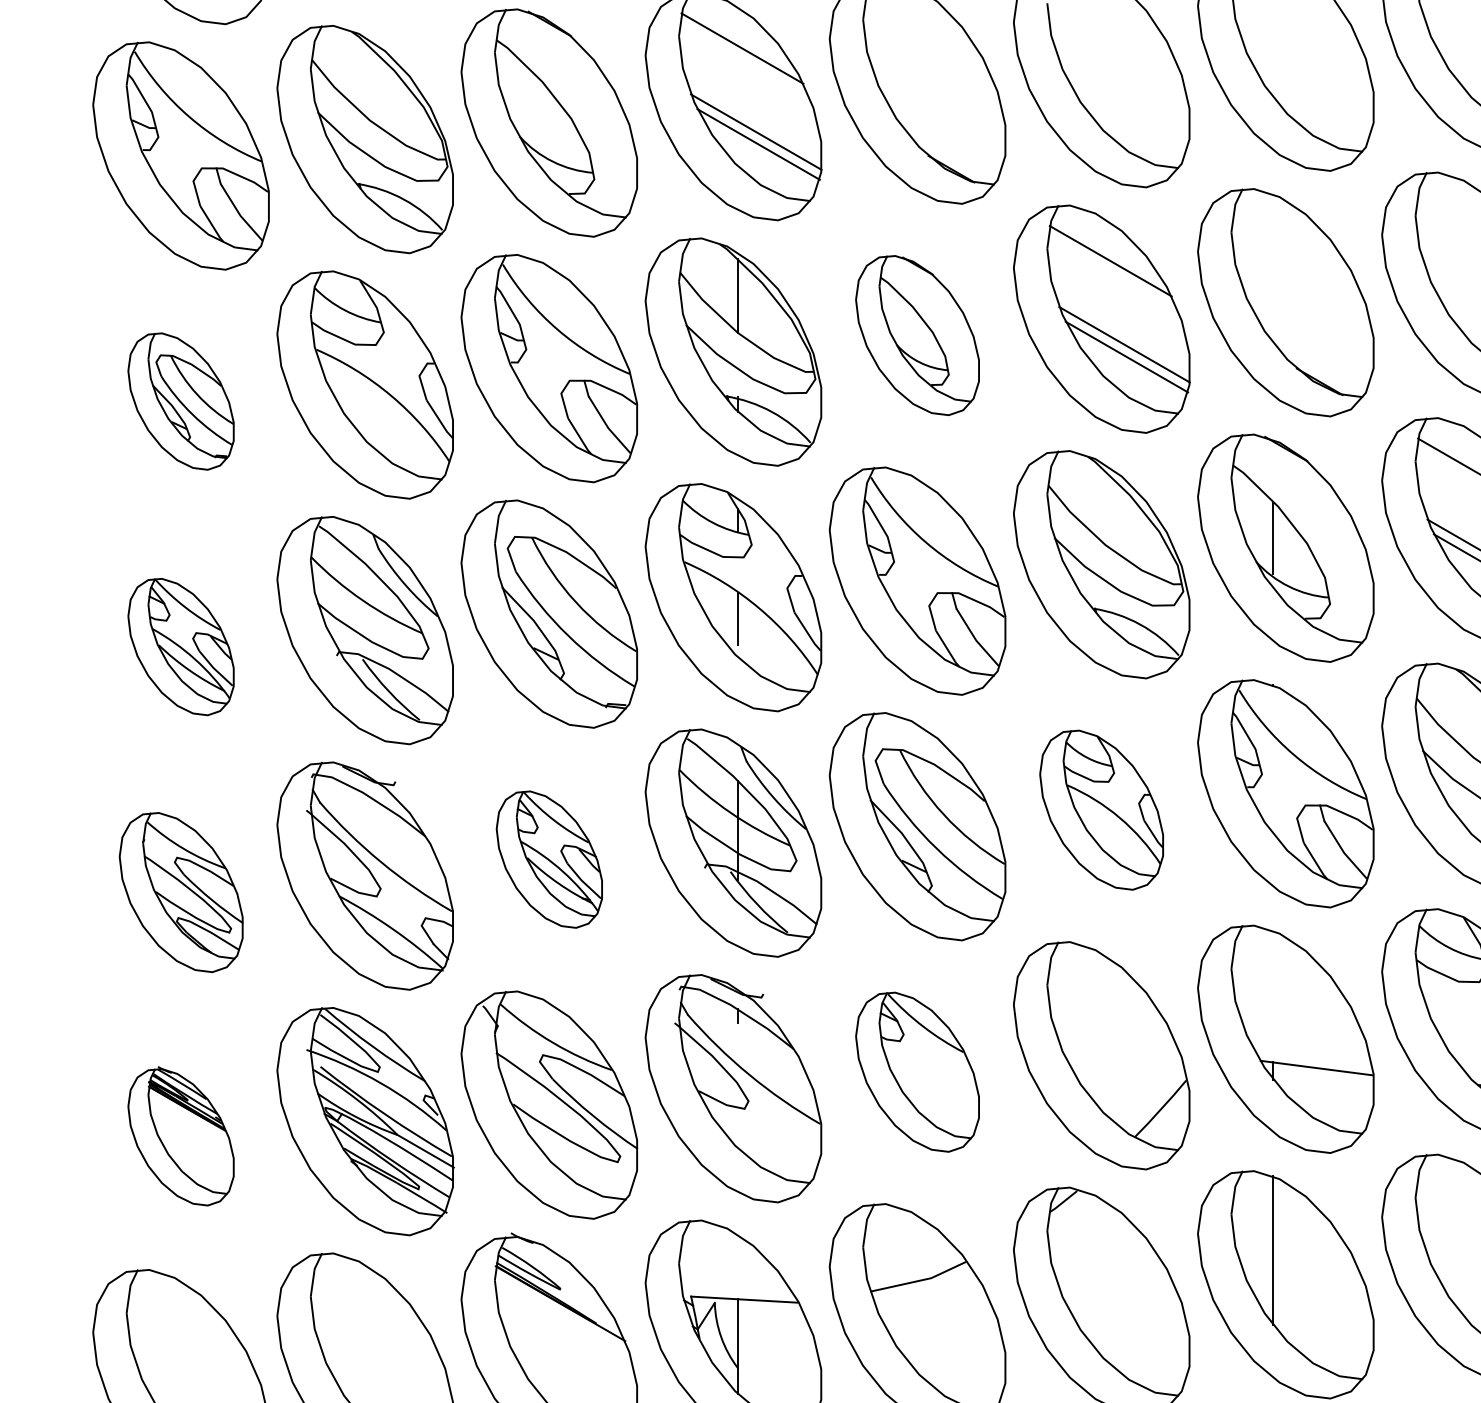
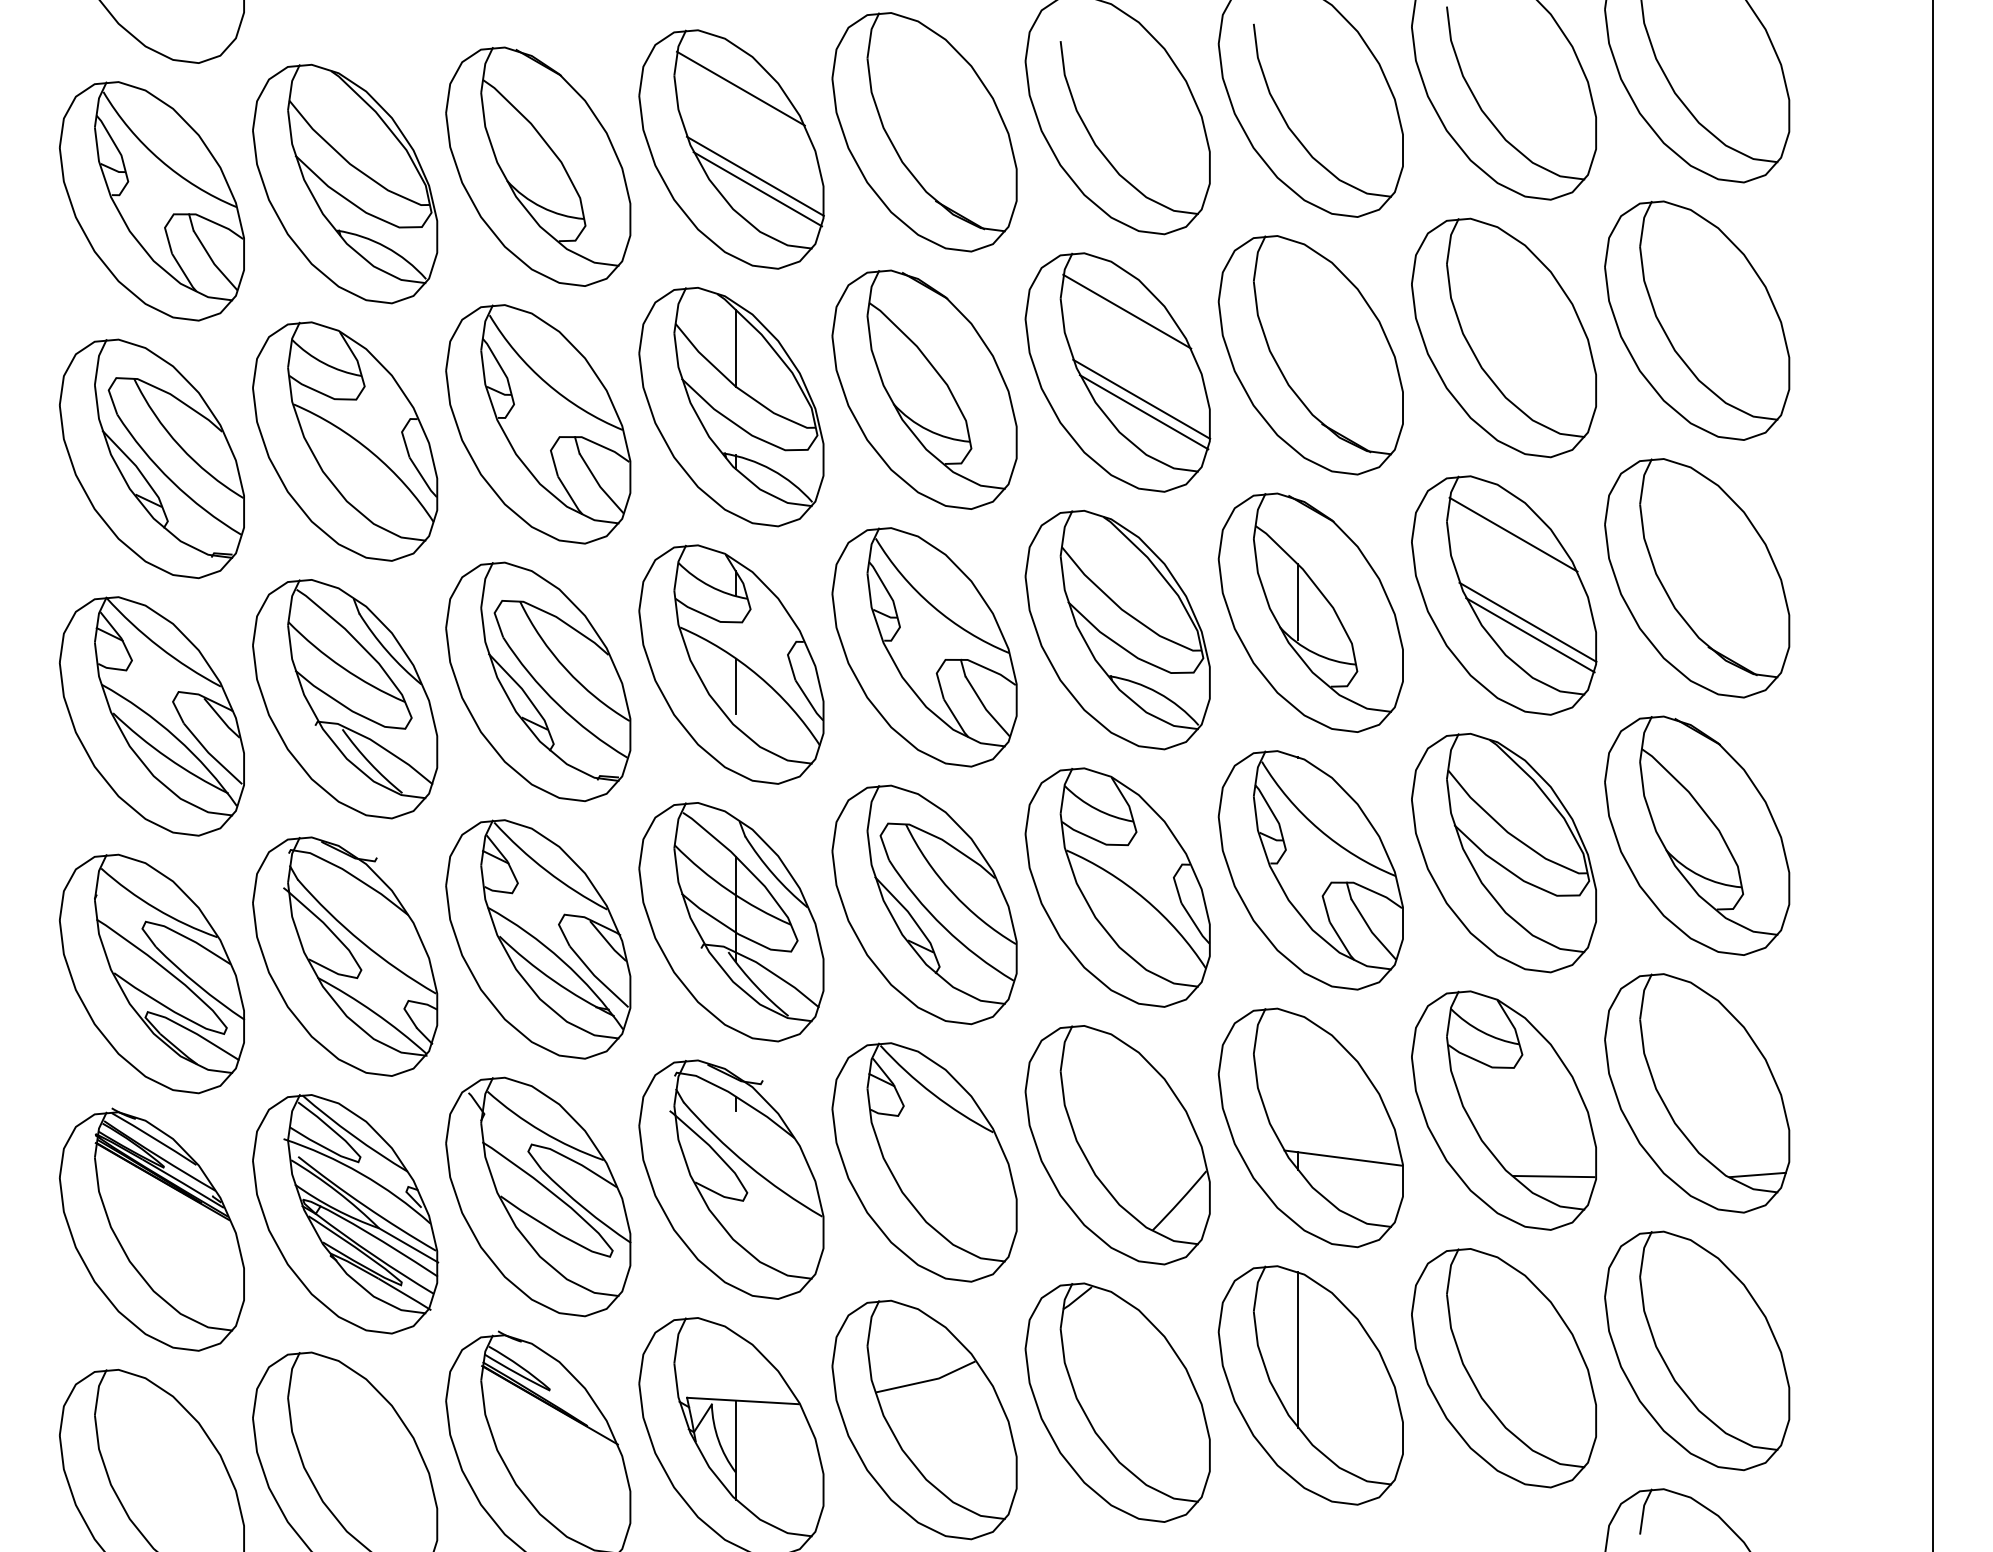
part: (917, 335) -> (924, 389), size x1.43
part: (180, 401) -> (151, 458), size x1.67
part: (180, 647) -> (151, 716), size x1.67
part: (1101, 810) -> (1117, 887), size x1.43
part: (549, 859) -> (538, 939), size x1.67
part: (181, 892) -> (152, 973), size x1.43
part: (917, 1072) -> (924, 1162), size x1.43
part: (180, 1136) -> (151, 1229), size x1.67

